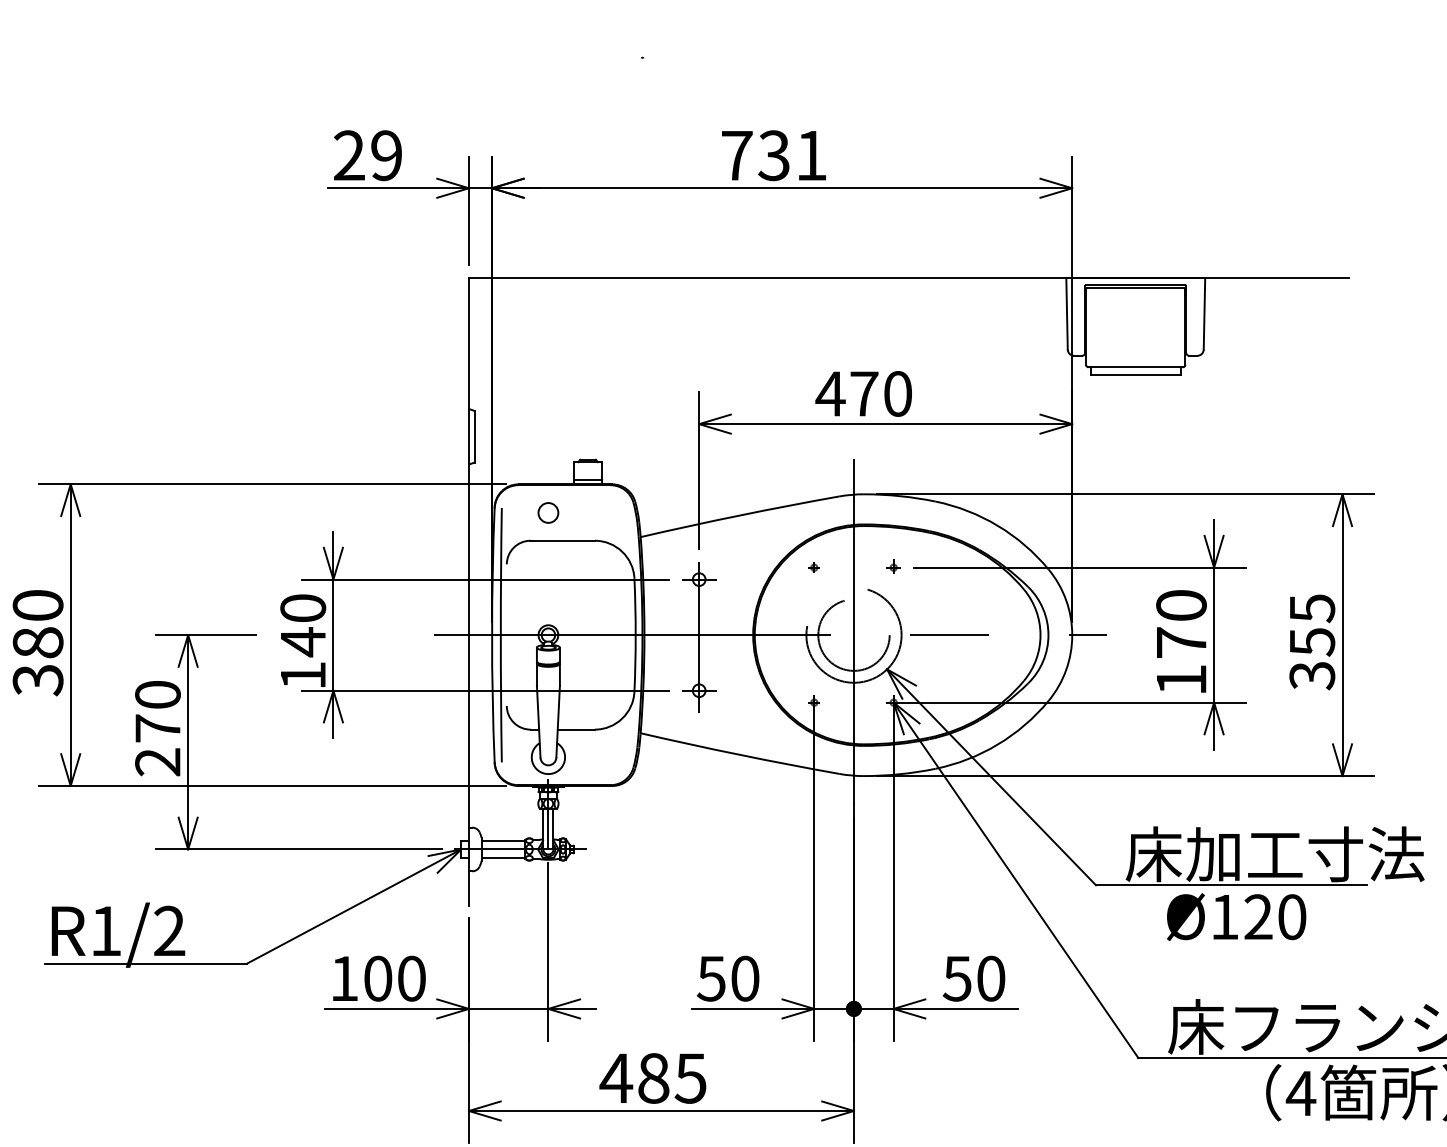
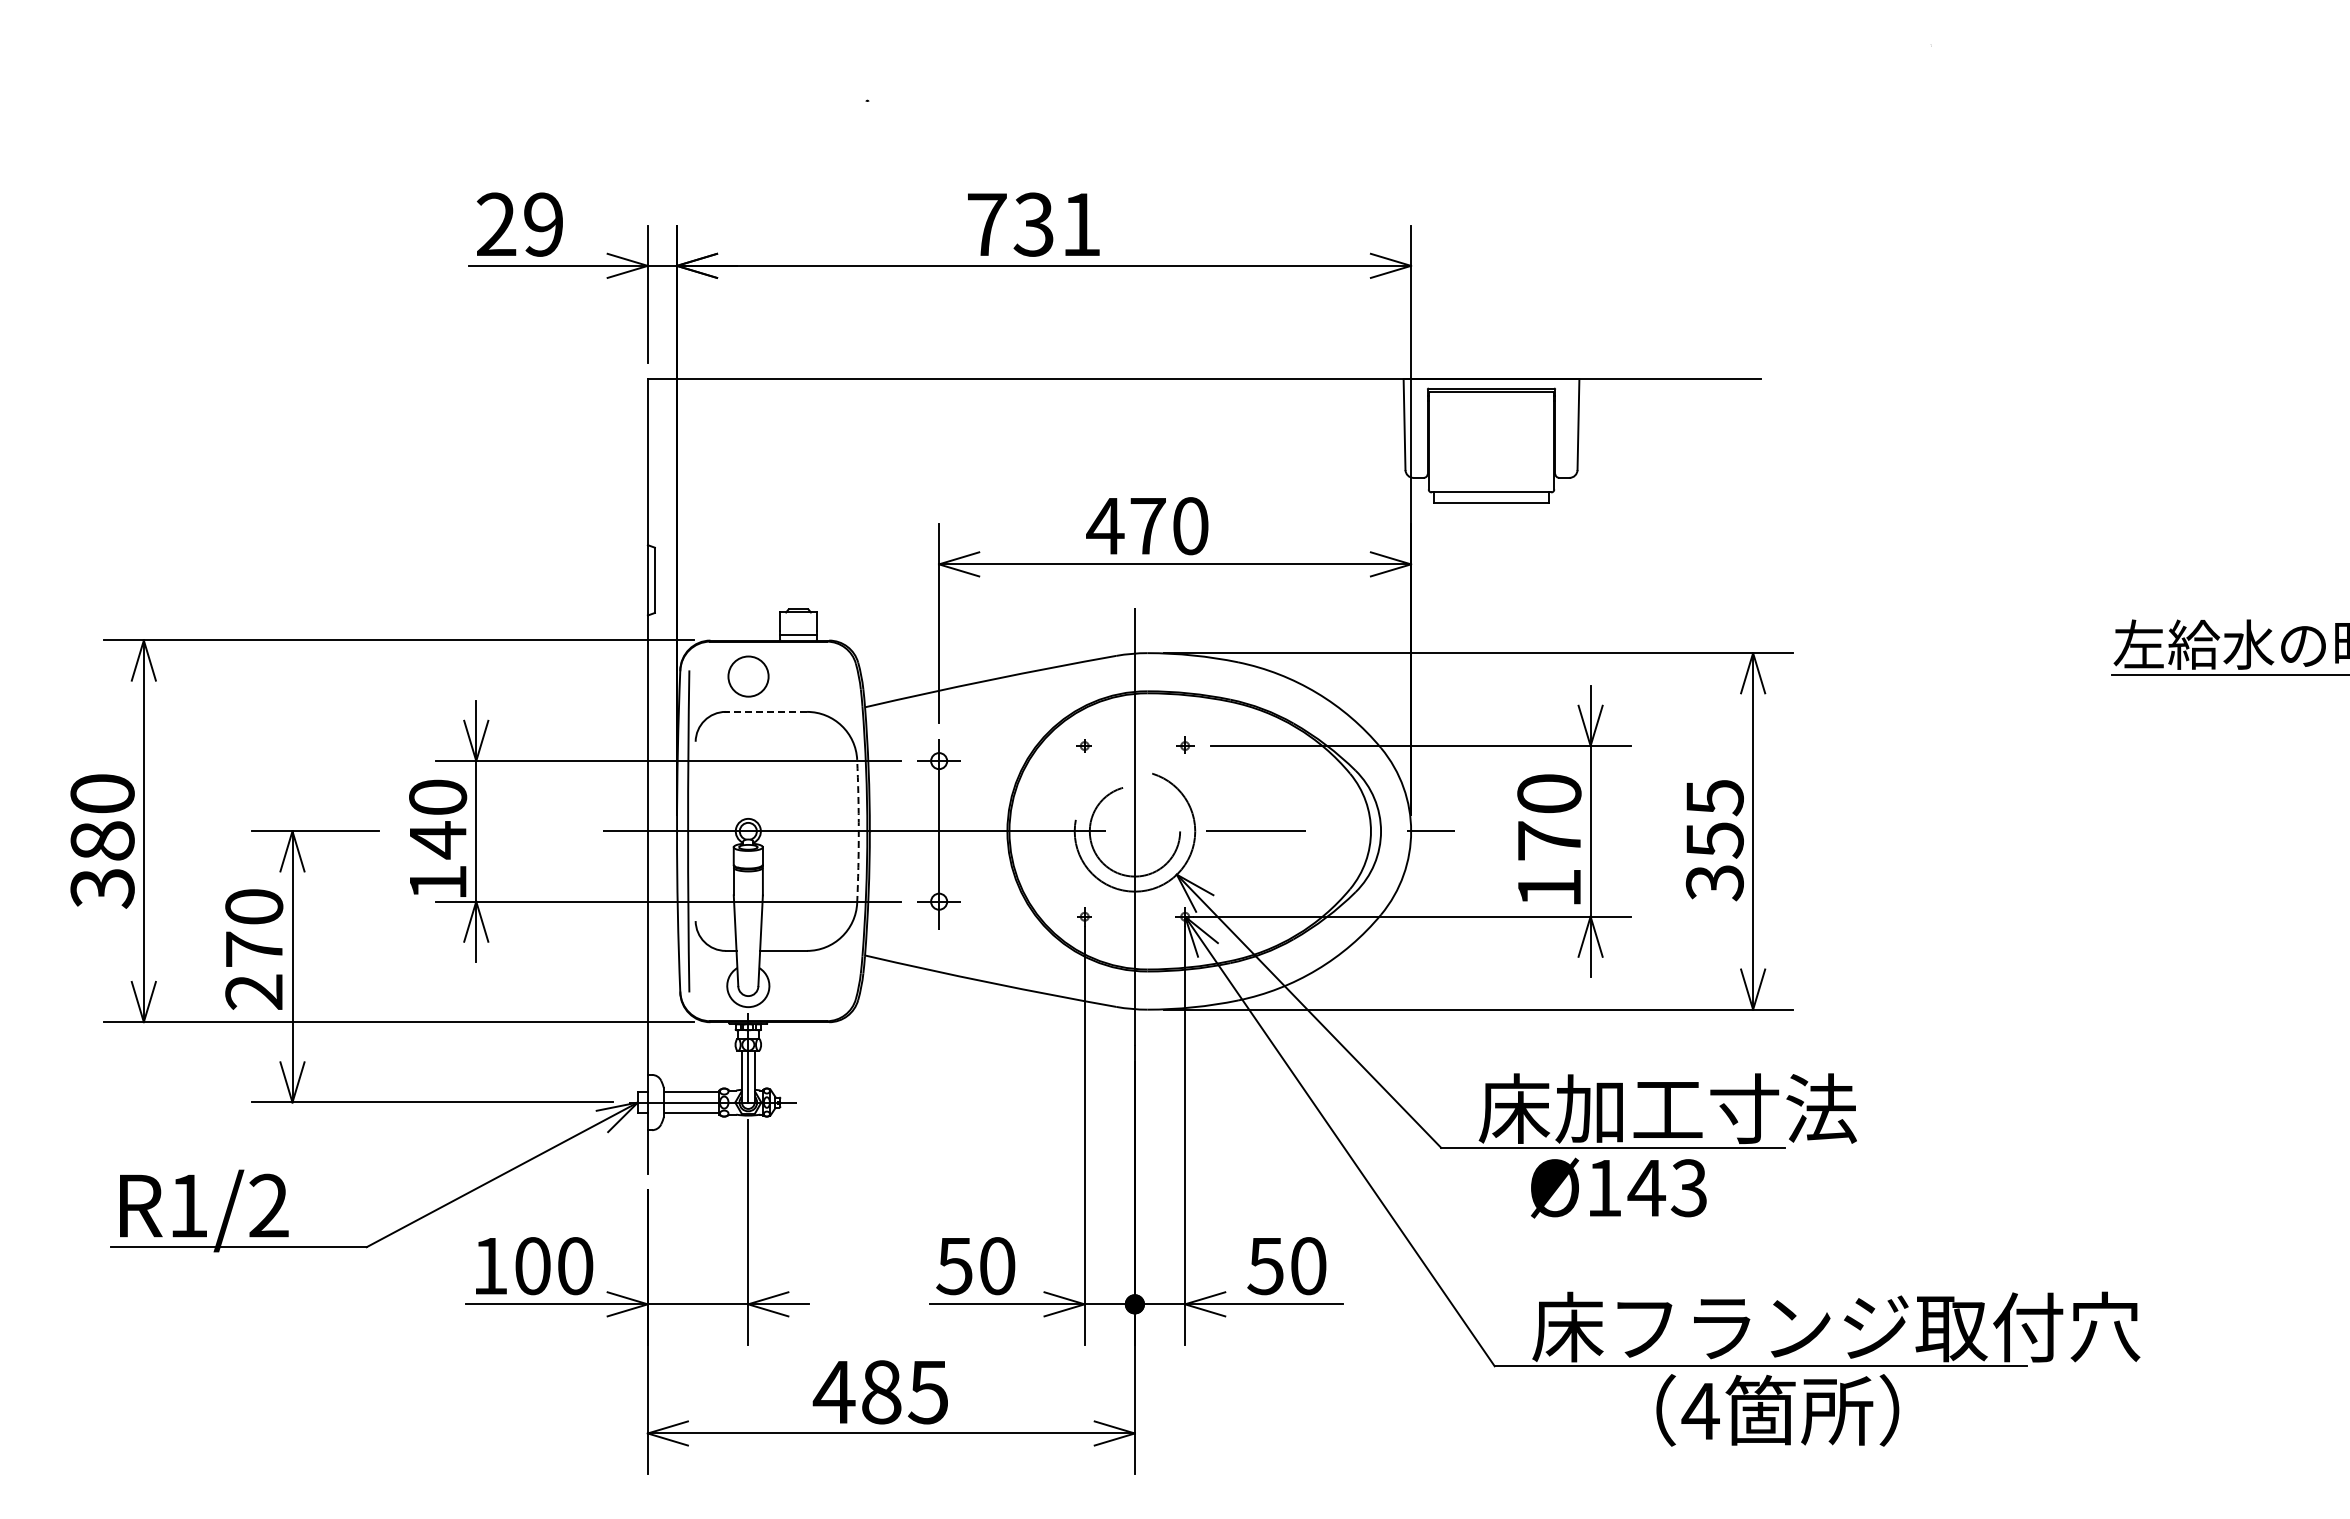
circle: (547, 512) -> (747, 676), size x1.6
line: (562, 540) -> (766, 711), solid -> dashed
arc: (635, 635) -> (858, 831), solid -> dashed
text: (1274, 917) -> (1667, 1188), Ø120 -> Ø143

